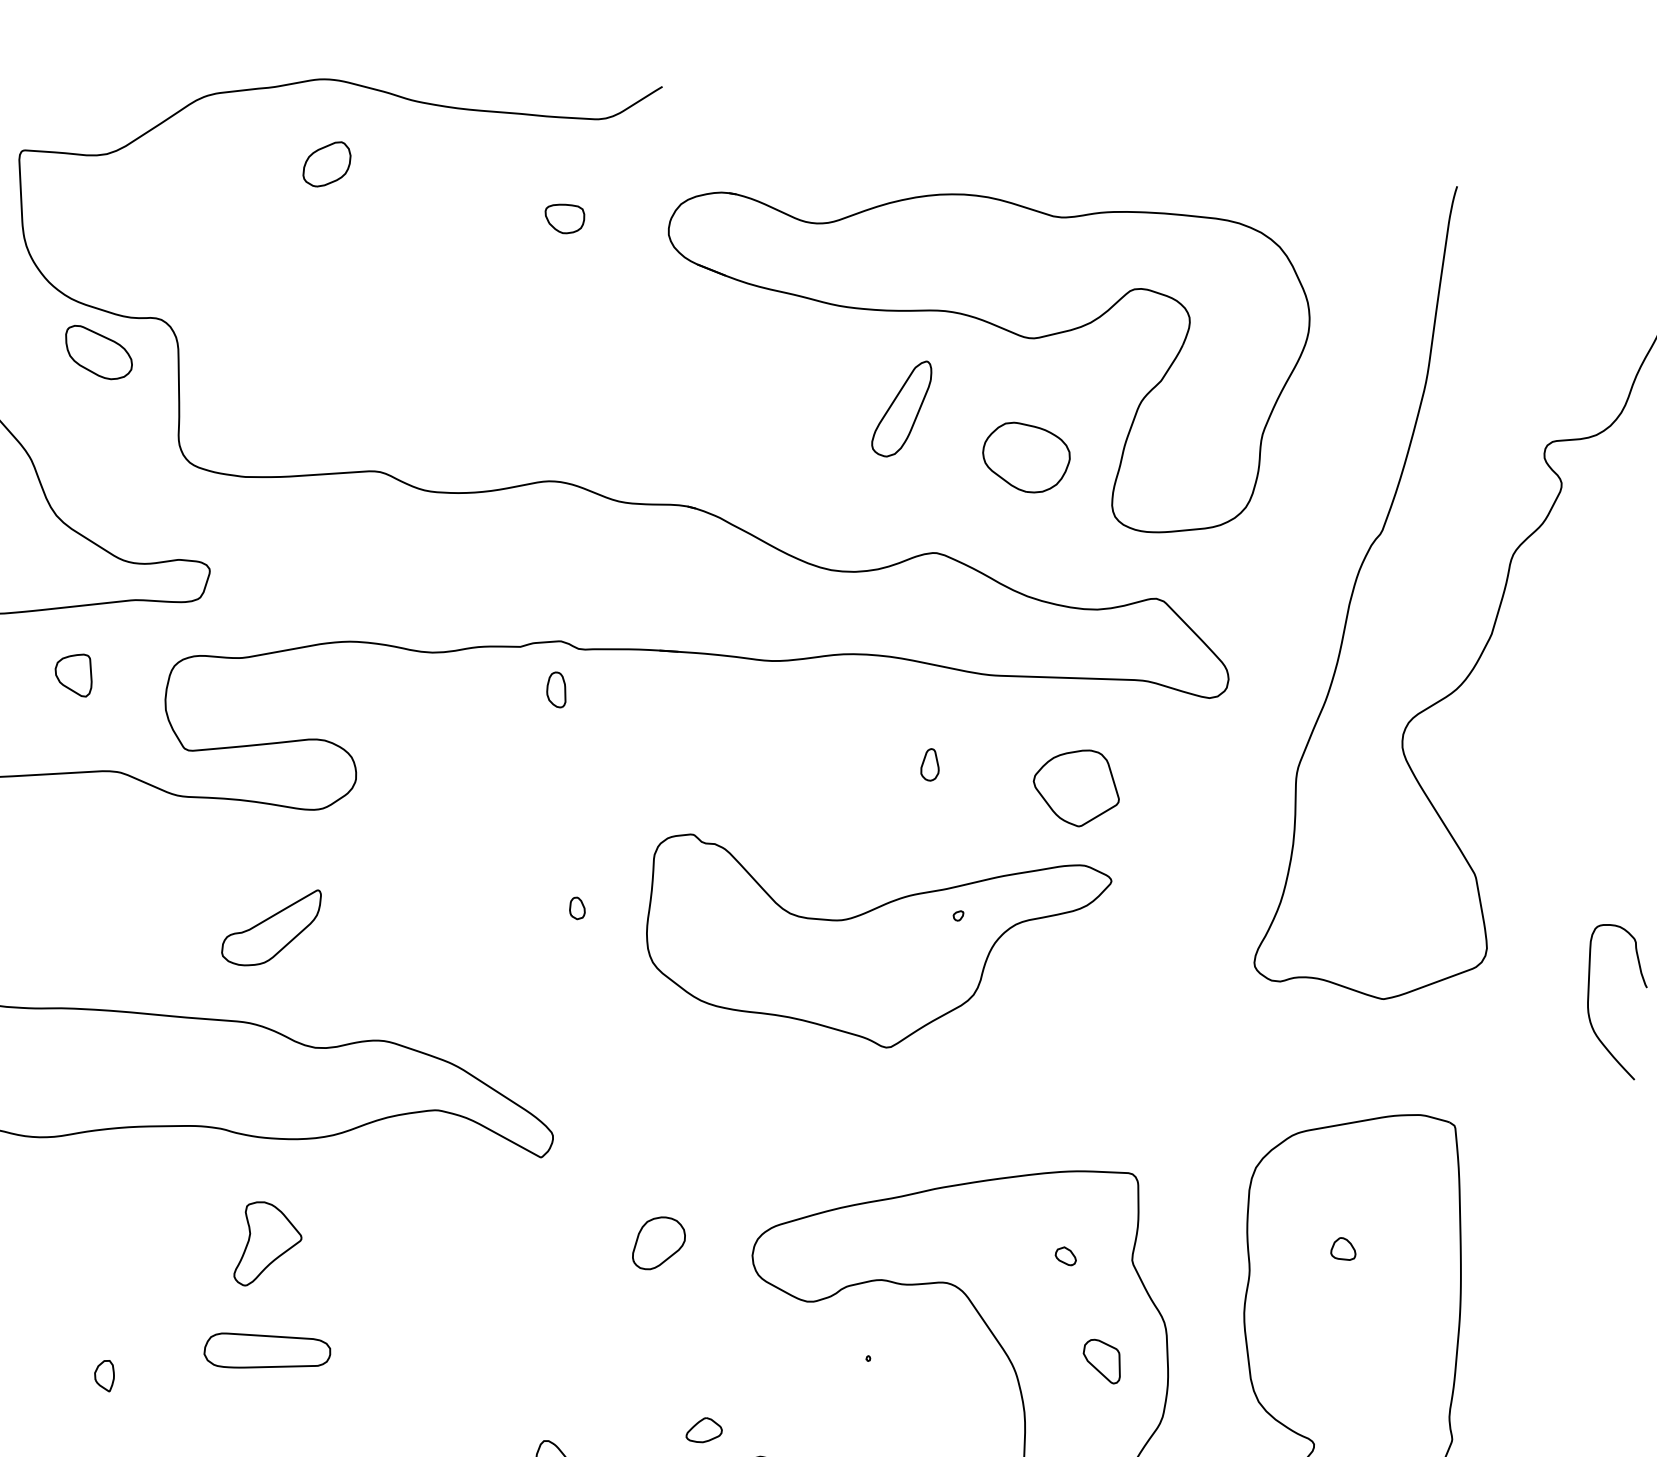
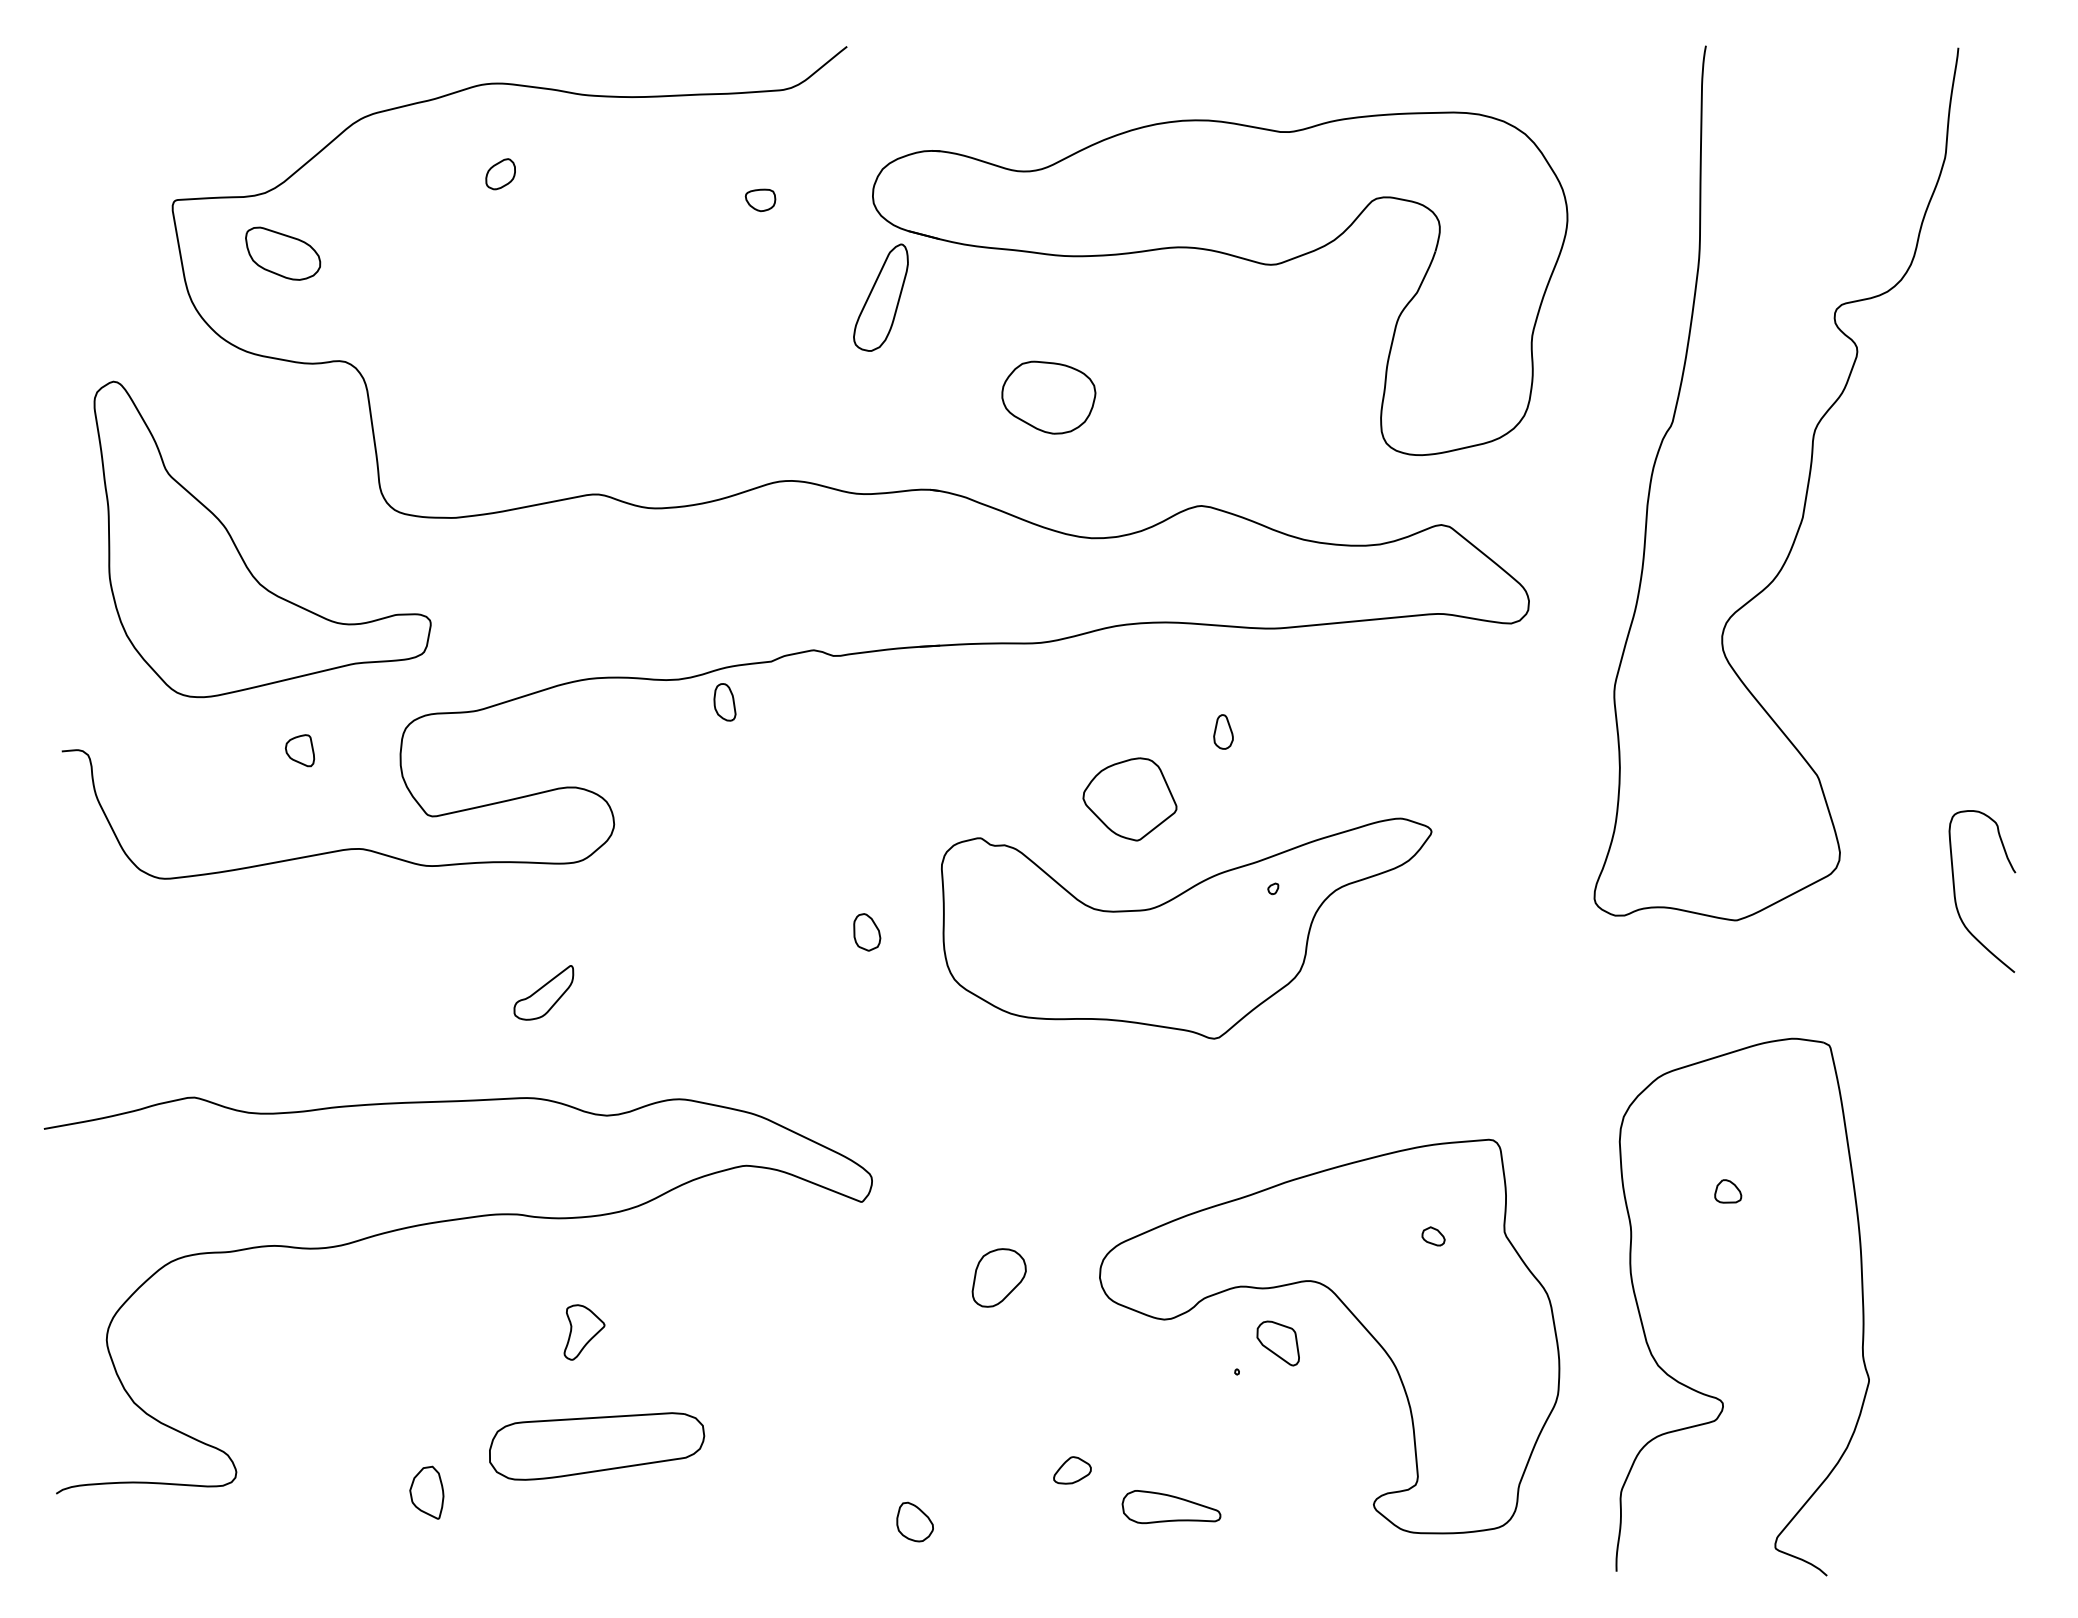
part: (326, 164) -> (500, 174), size x0.6
part: (564, 218) -> (760, 200), size x0.7
part: (99, 352) -> (283, 253), moved
part: (901, 408) -> (880, 297), moved
part: (1025, 457) -> (1048, 397), moved
part: (73, 673) -> (299, 750), size x0.7
part: (556, 689) -> (724, 702), moved
part: (1076, 787) -> (1129, 799), moved
part: (577, 907) -> (867, 931), size x1.6
part: (271, 926) -> (543, 992), size x0.6
part: (269, 1245) -> (584, 1332), size x0.6
part: (266, 1352) -> (596, 1446), size x1.6
part: (1101, 1361) -> (1277, 1343), moved
part: (104, 1375) -> (426, 1492), size x1.6

